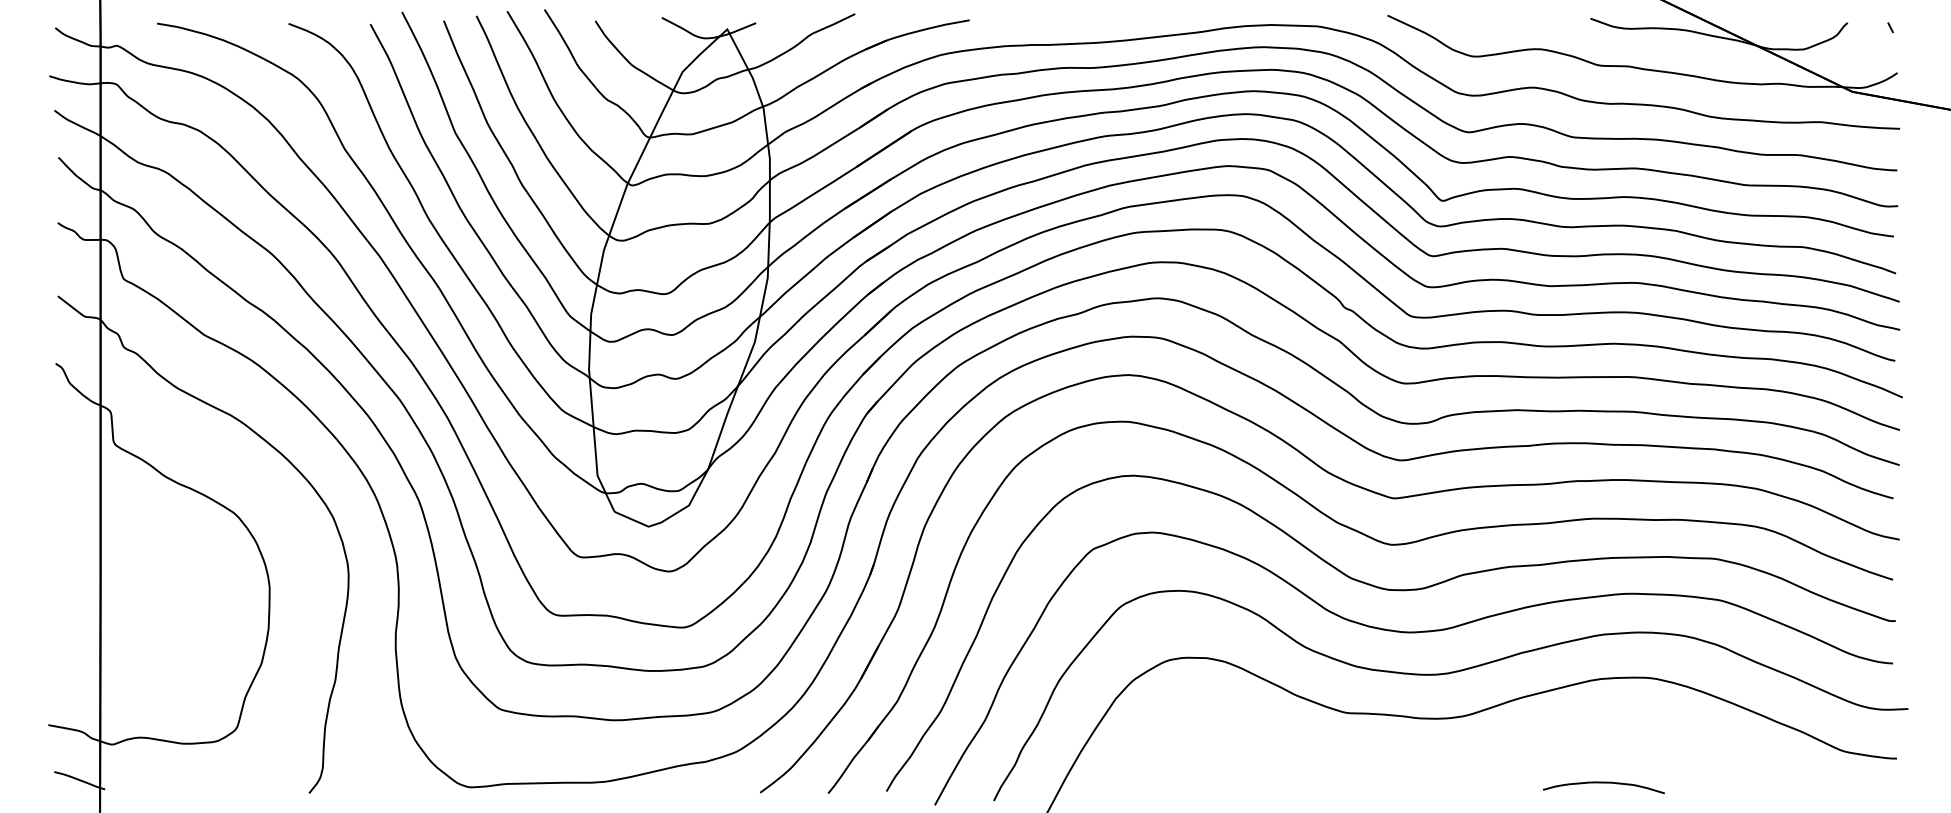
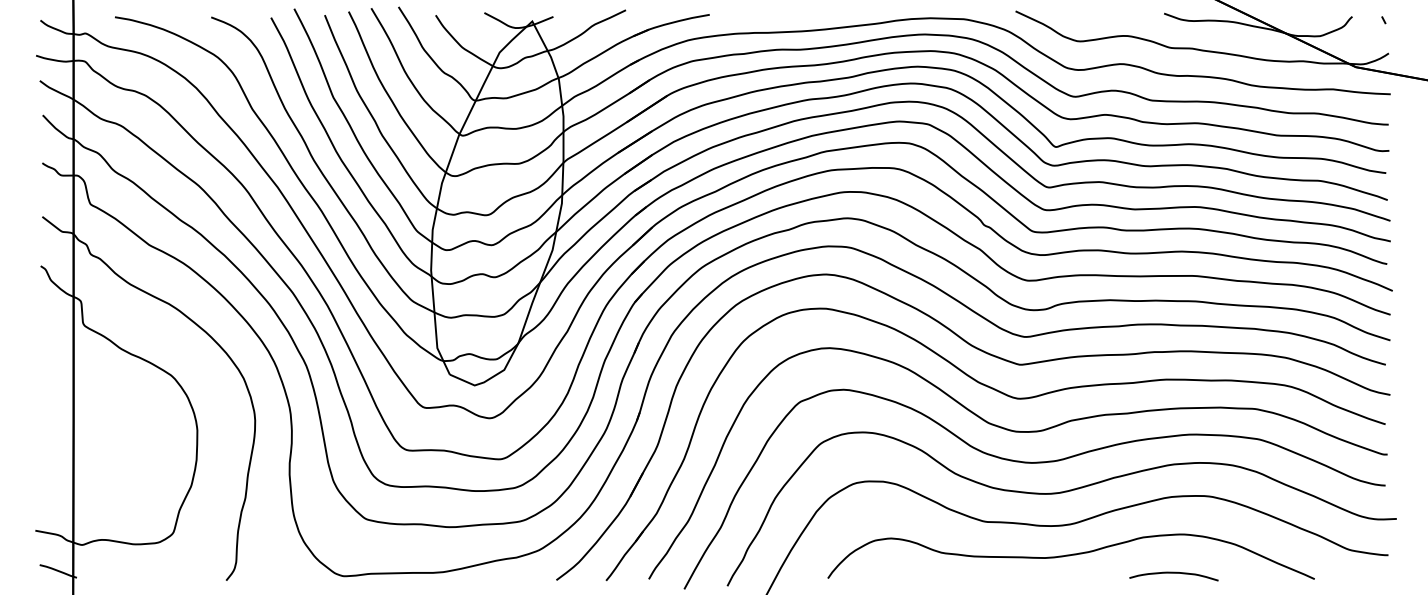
curve: (1462, 758) -> (1070, 555), added

